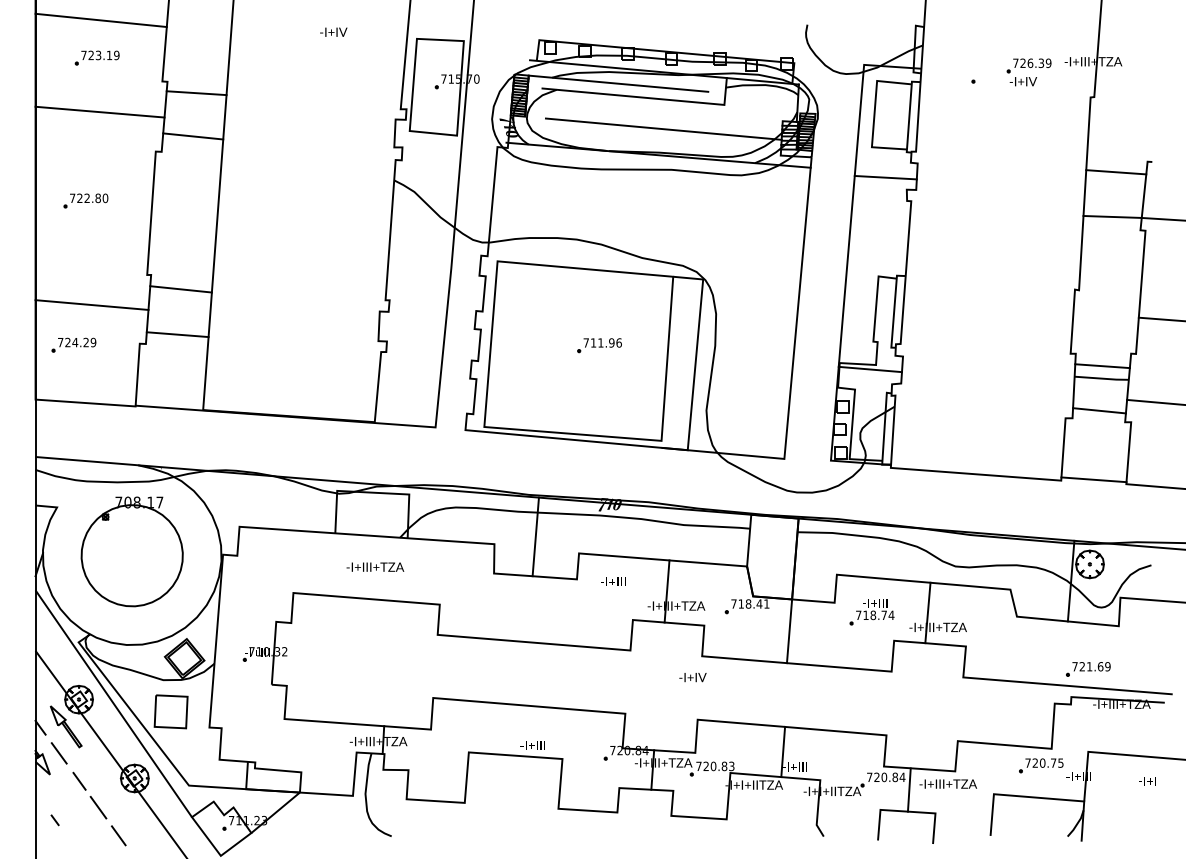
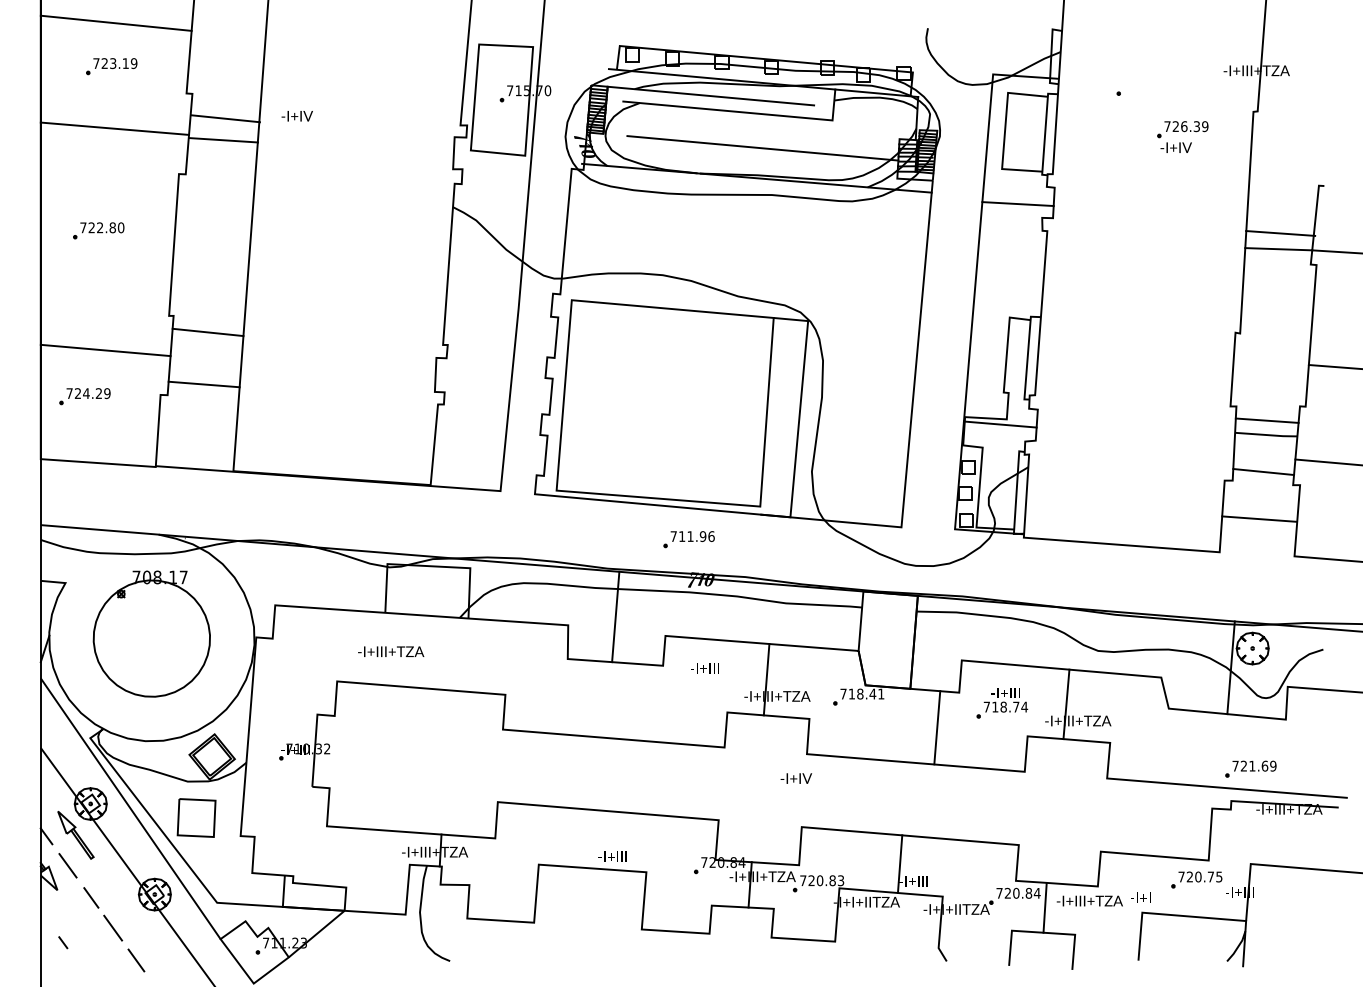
text: (333, 31) -> (297, 115), moved
part: (1028, 72) -> (1182, 137), moved
line: (196, 93) -> (223, 140), moved
line: (193, 136) -> (225, 118), moved
line: (1116, 172) -> (1280, 233), moved
part: (599, 345) -> (688, 539), moved
line: (1093, 479) -> (1259, 518), moved
text: (375, 566) -> (391, 650), moved
line: (789, 631) -> (937, 727), moved
text: (1147, 781) -> (1140, 898), moved

